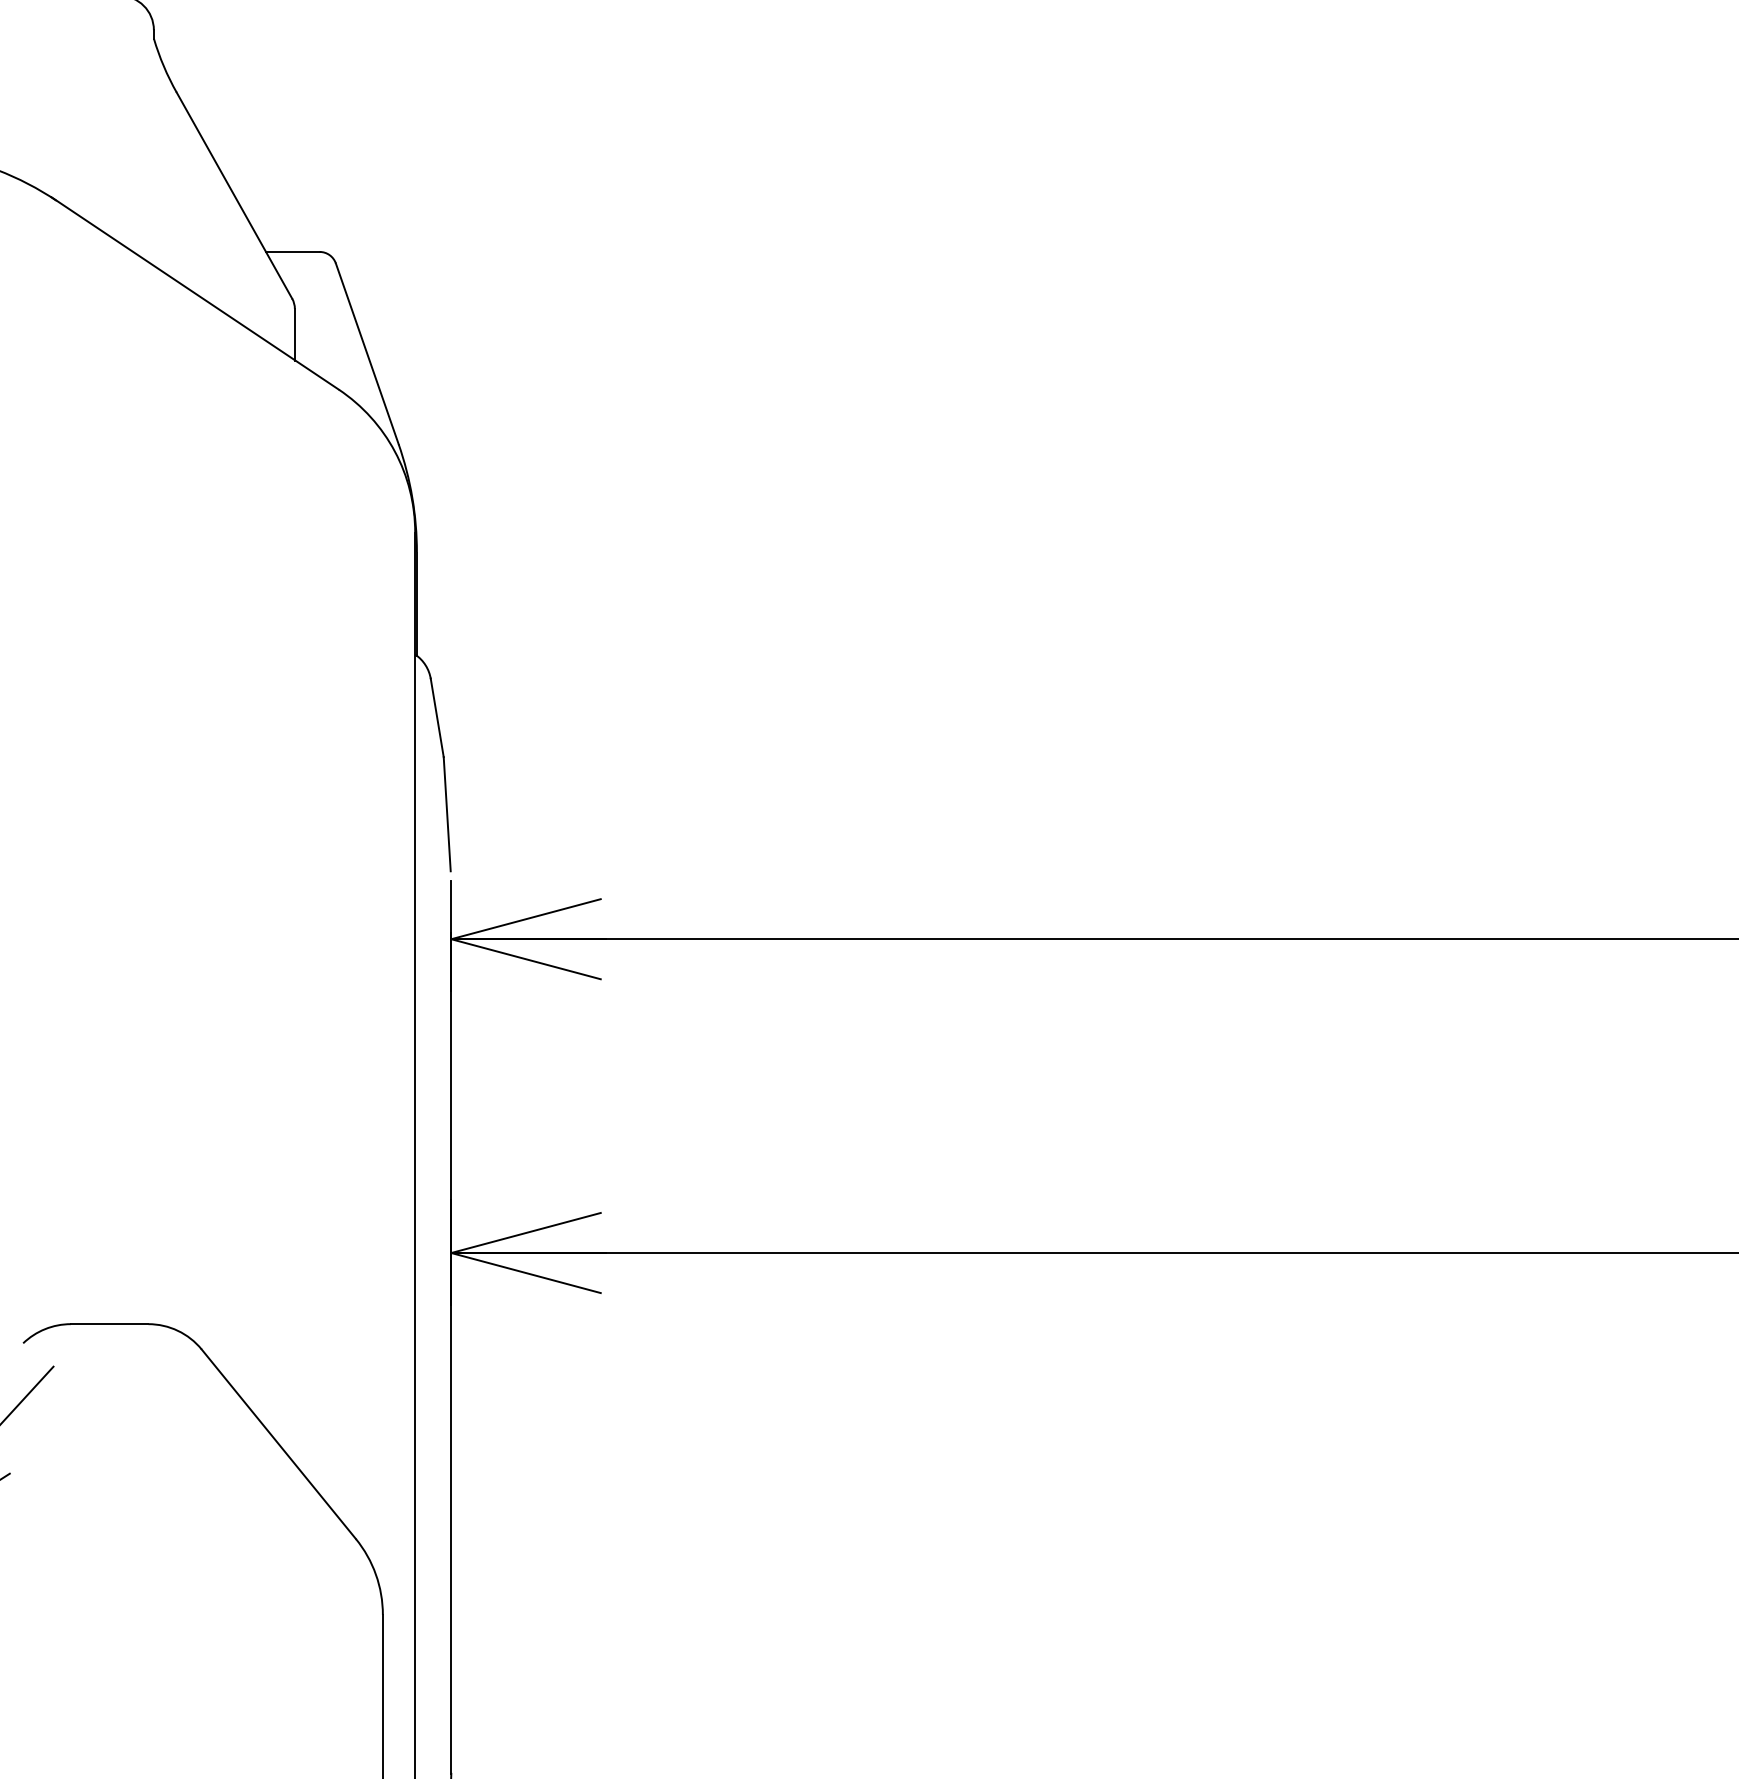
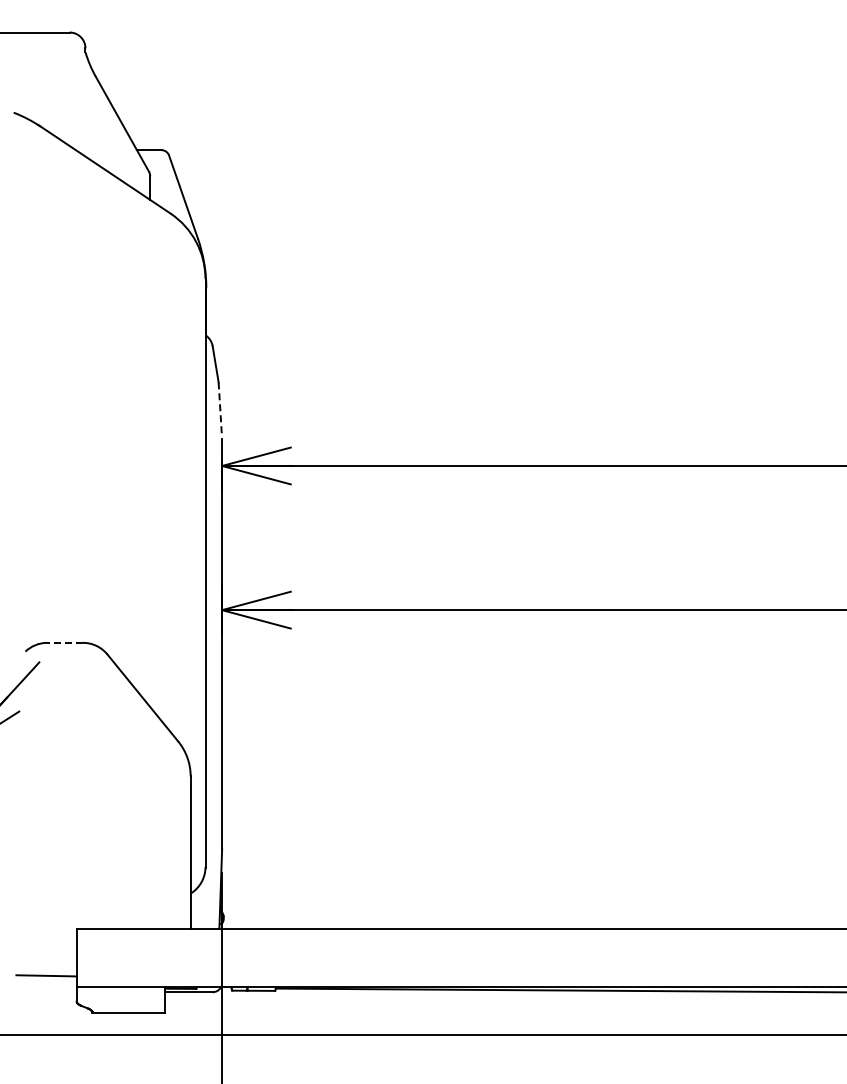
line: (447, 816) -> (220, 409), solid -> dashed
line: (110, 1323) -> (65, 642), solid -> dashed

